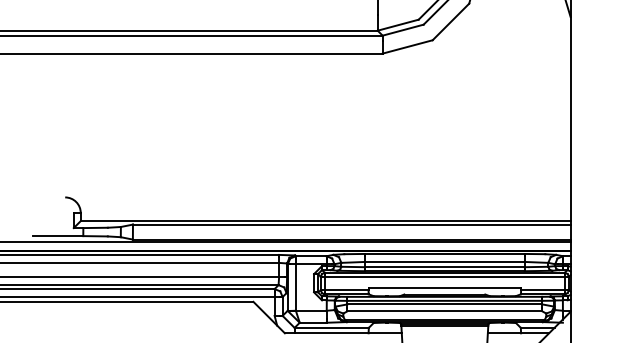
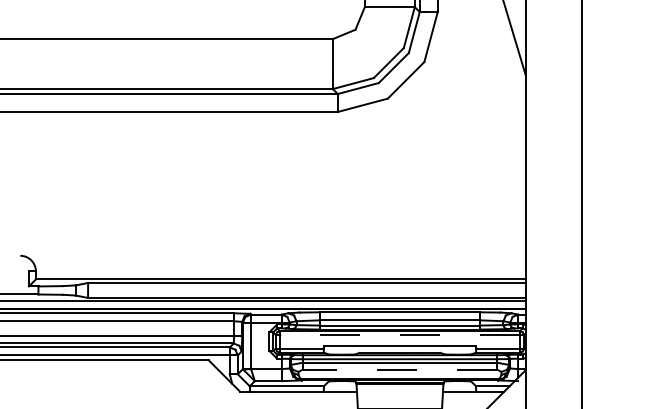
line: (444, 277) -> (399, 335), solid -> dashed
line: (444, 311) -> (399, 369), solid -> dashed

